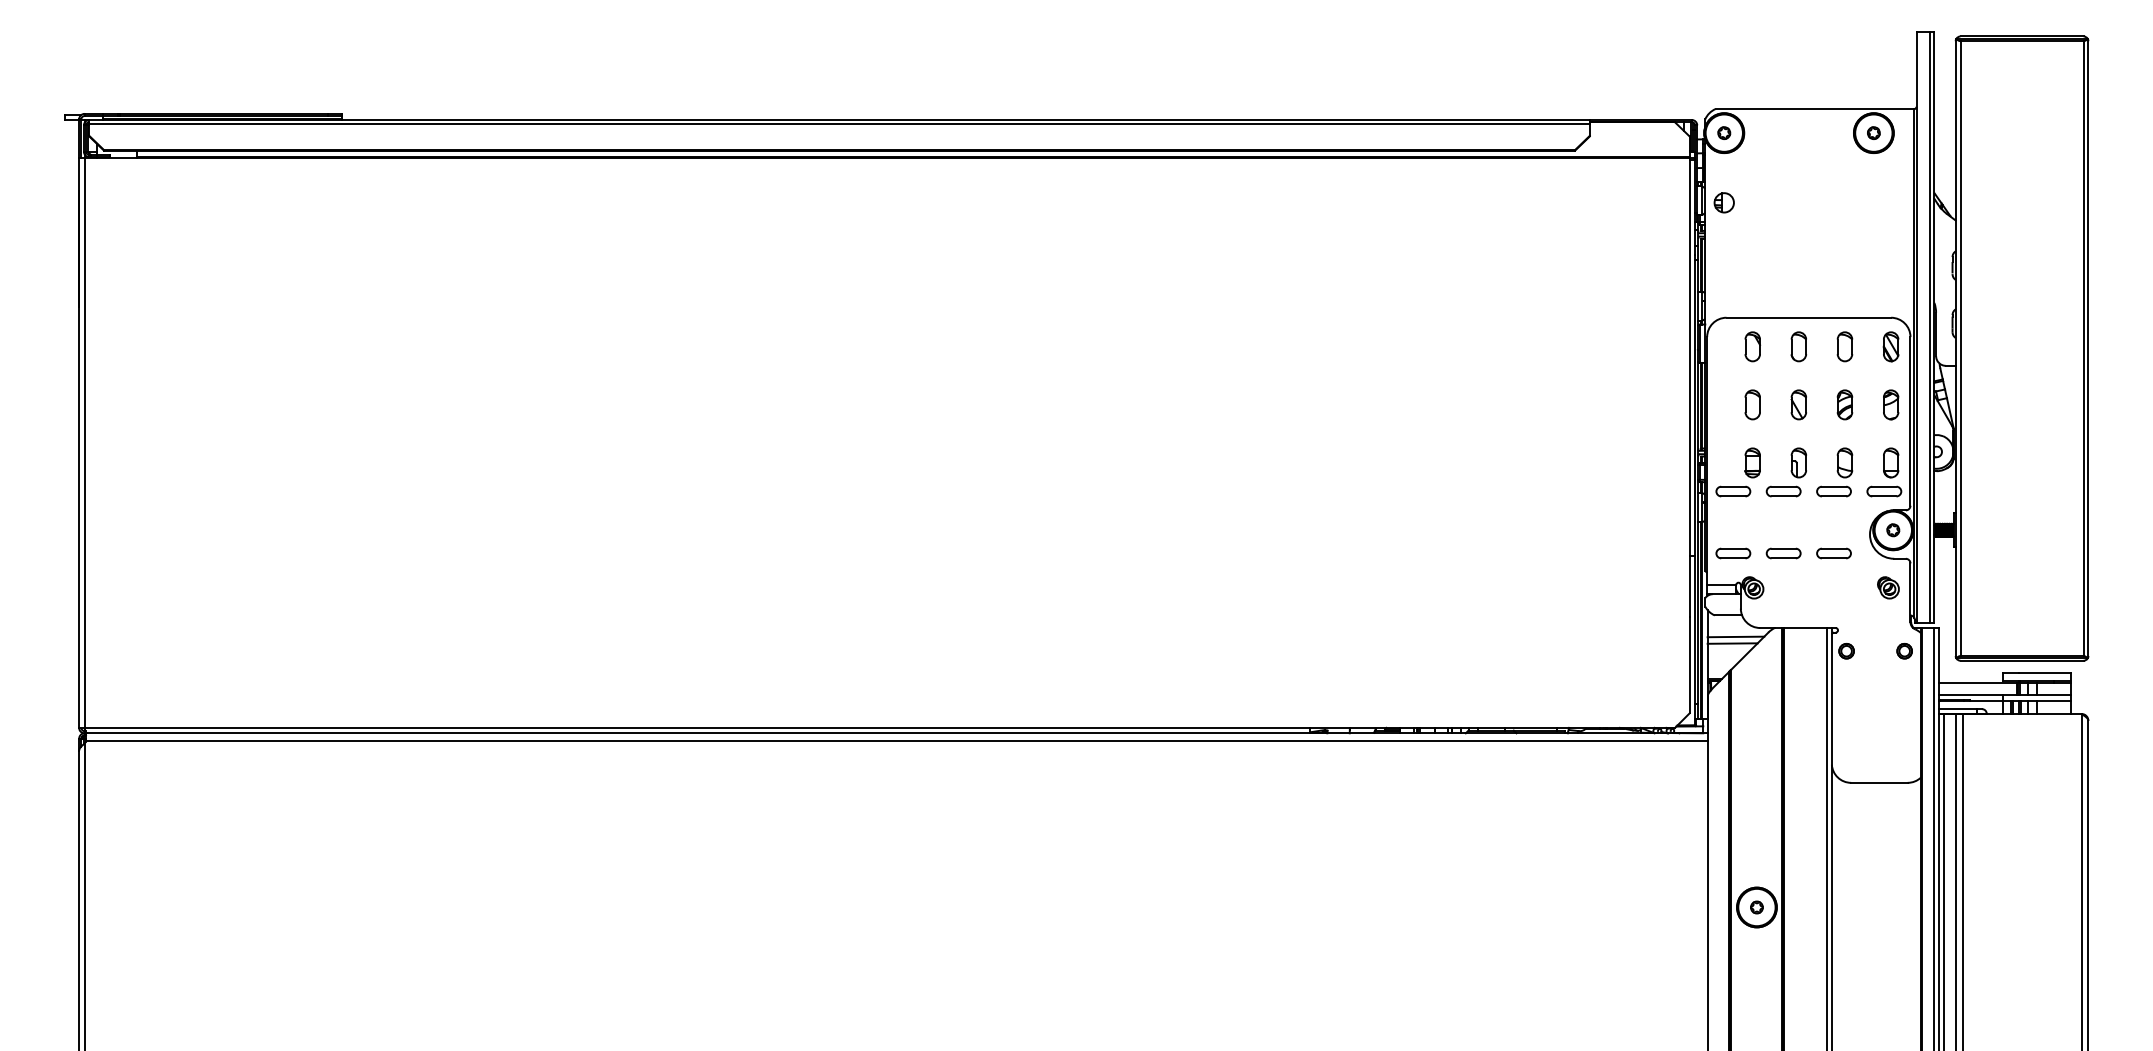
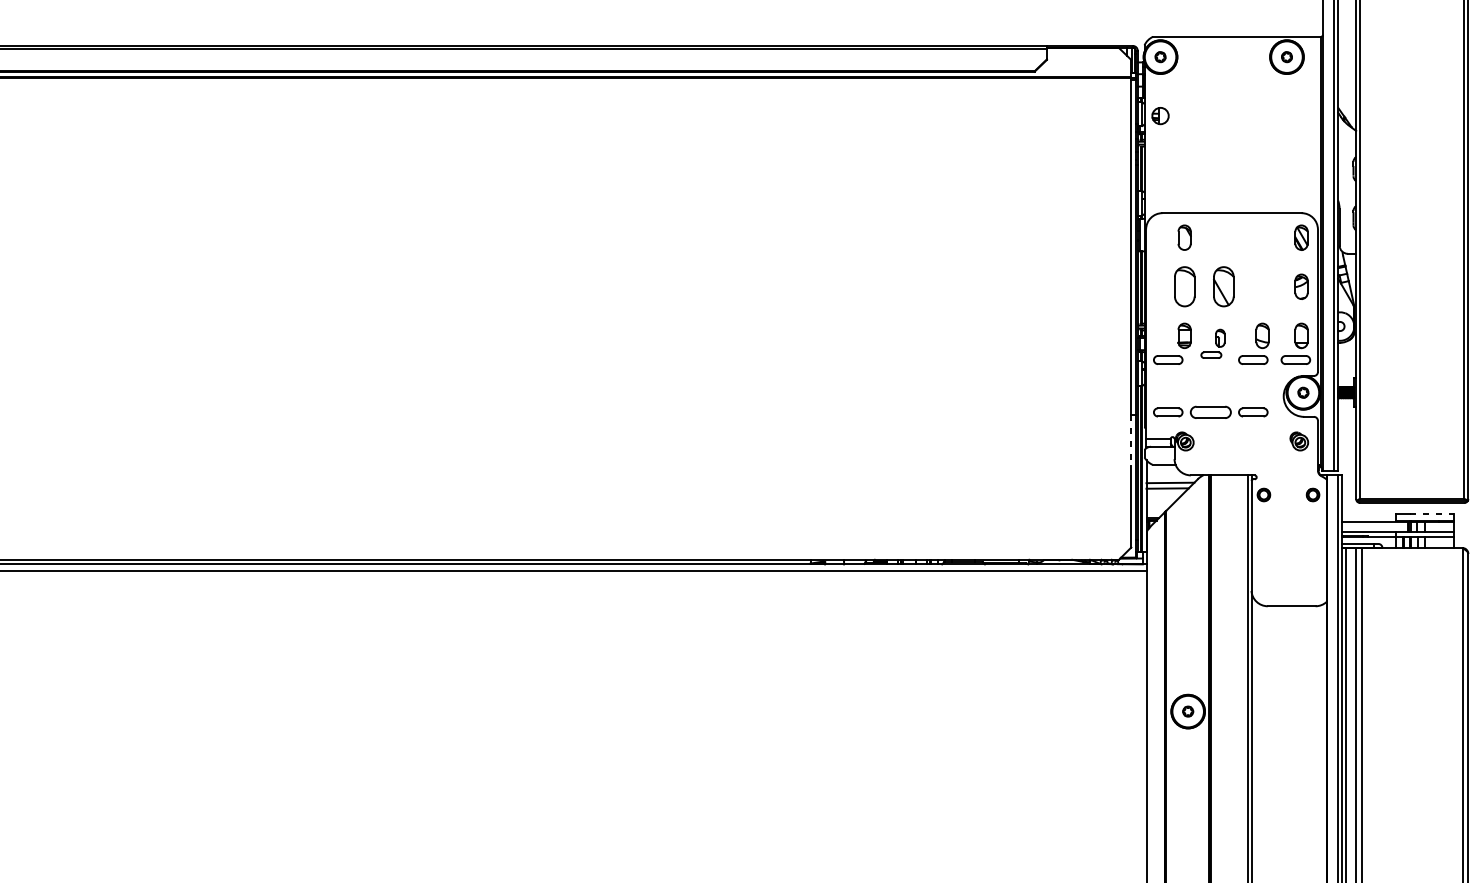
part: (1798, 346) -> (1223, 237), removed
part: (1844, 346) -> (1262, 237), removed
part: (1752, 404) -> (1184, 286), size x1.6
part: (1798, 404) -> (1223, 286), size x1.6
part: (1844, 404) -> (1262, 286), removed
part: (1785, 472) -> (1212, 343), size x0.7
part: (1783, 553) -> (1210, 412), size x1.4
line: (1689, 586) -> (1131, 440), solid -> dashed
line: (2044, 673) -> (1431, 513), solid -> dashed

